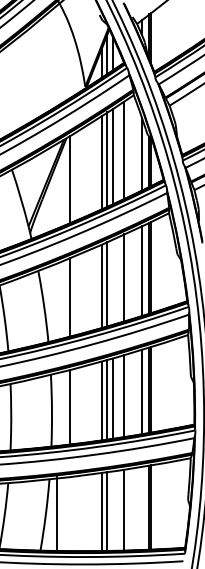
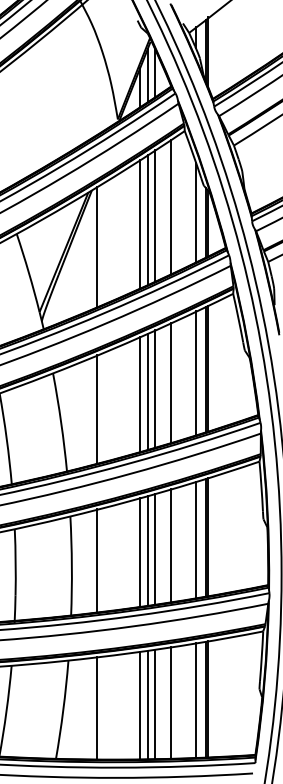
line: (112, 281) -> (155, 388), added
line: (141, 507) -> (195, 699), added
line: (112, 511) -> (155, 704), added
line: (57, 513) -> (97, 707), moved

